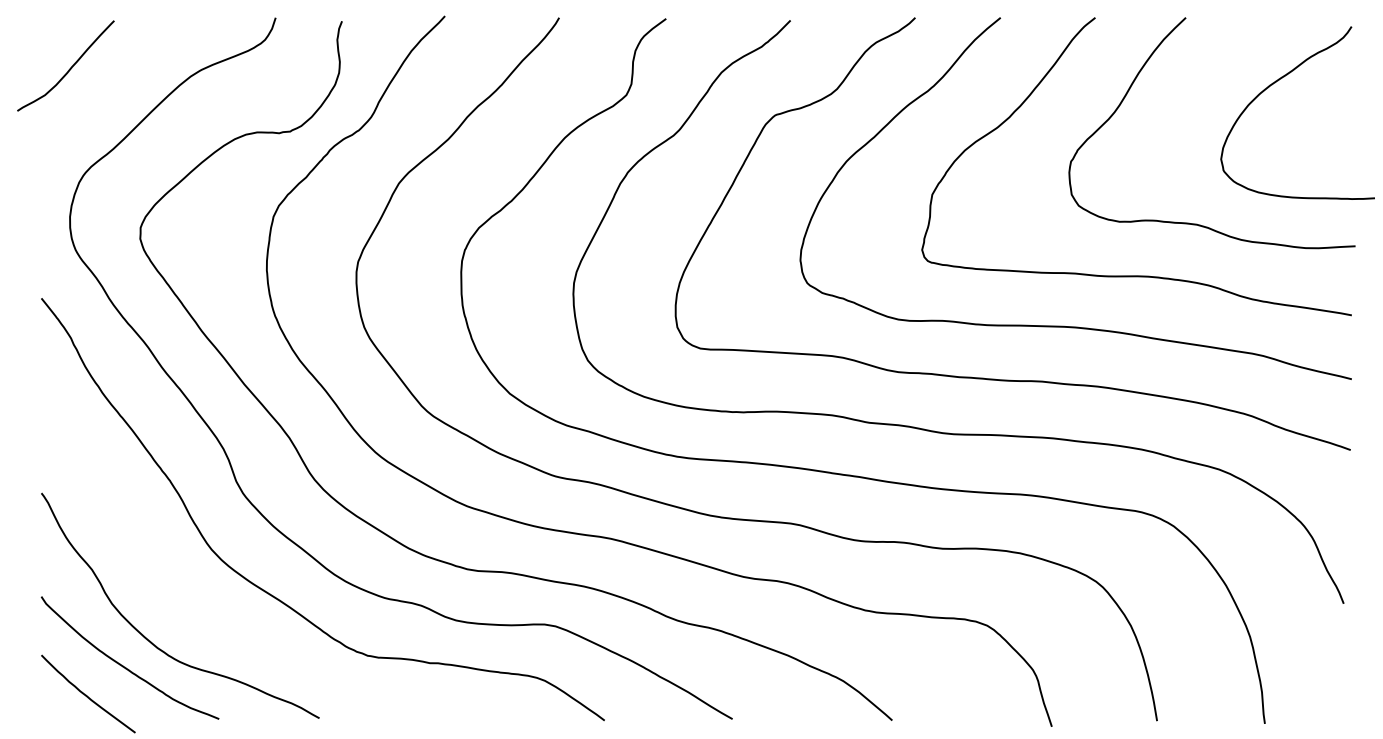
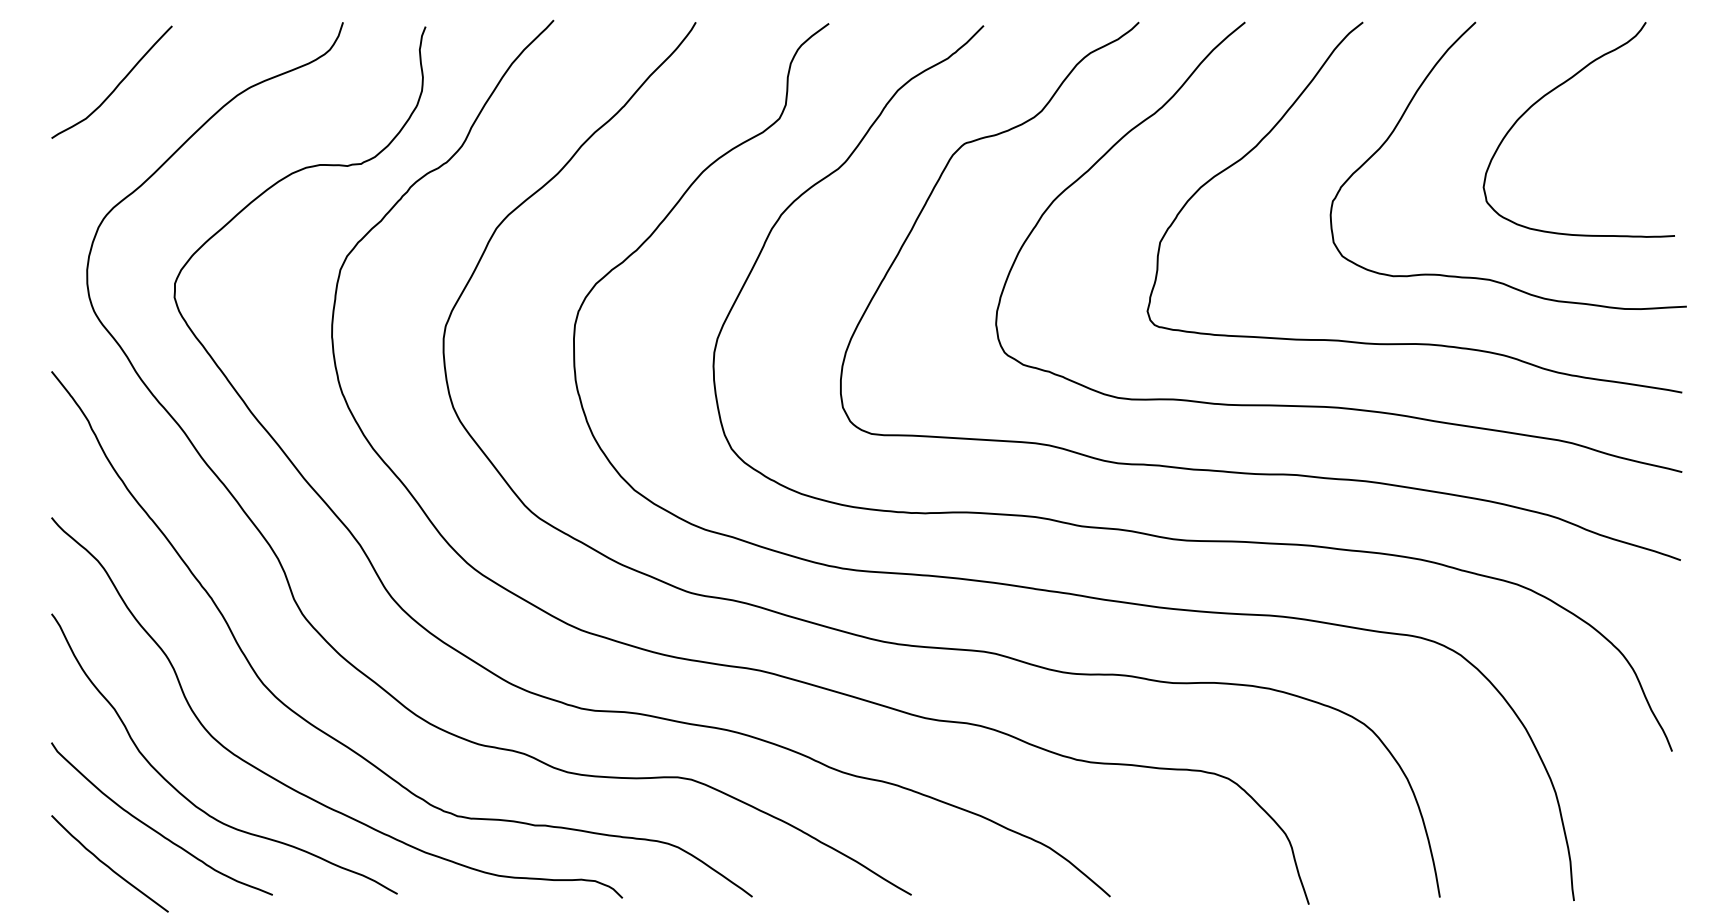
curve: (69, 68) -> (116, 85), moved
curve: (1278, 81) -> (1554, 90), moved
curve: (233, 631) -> (290, 786), added

